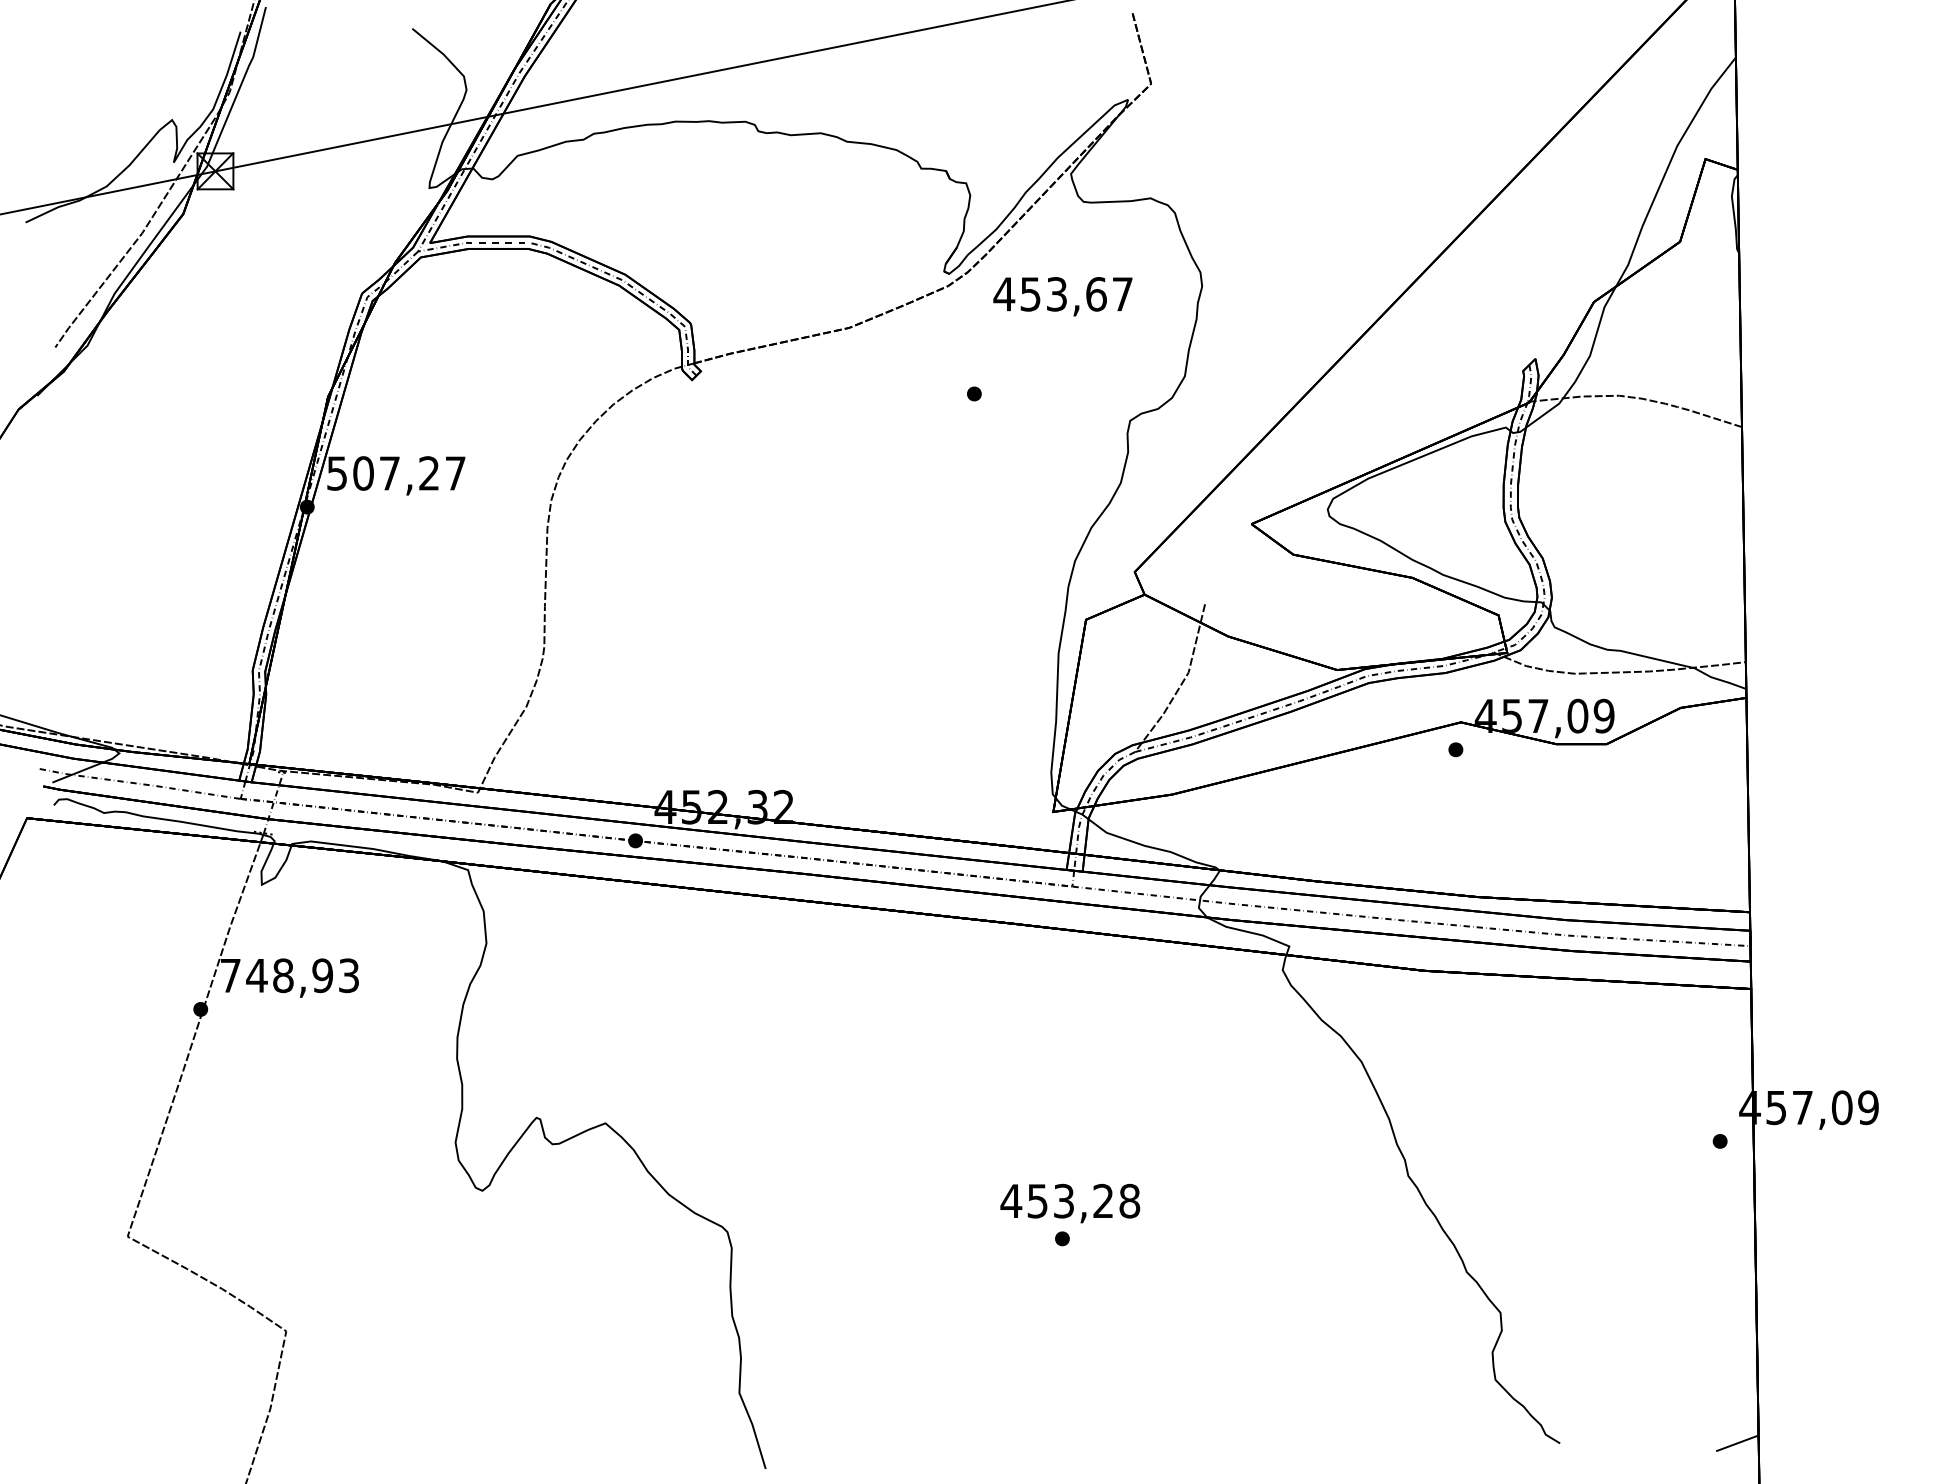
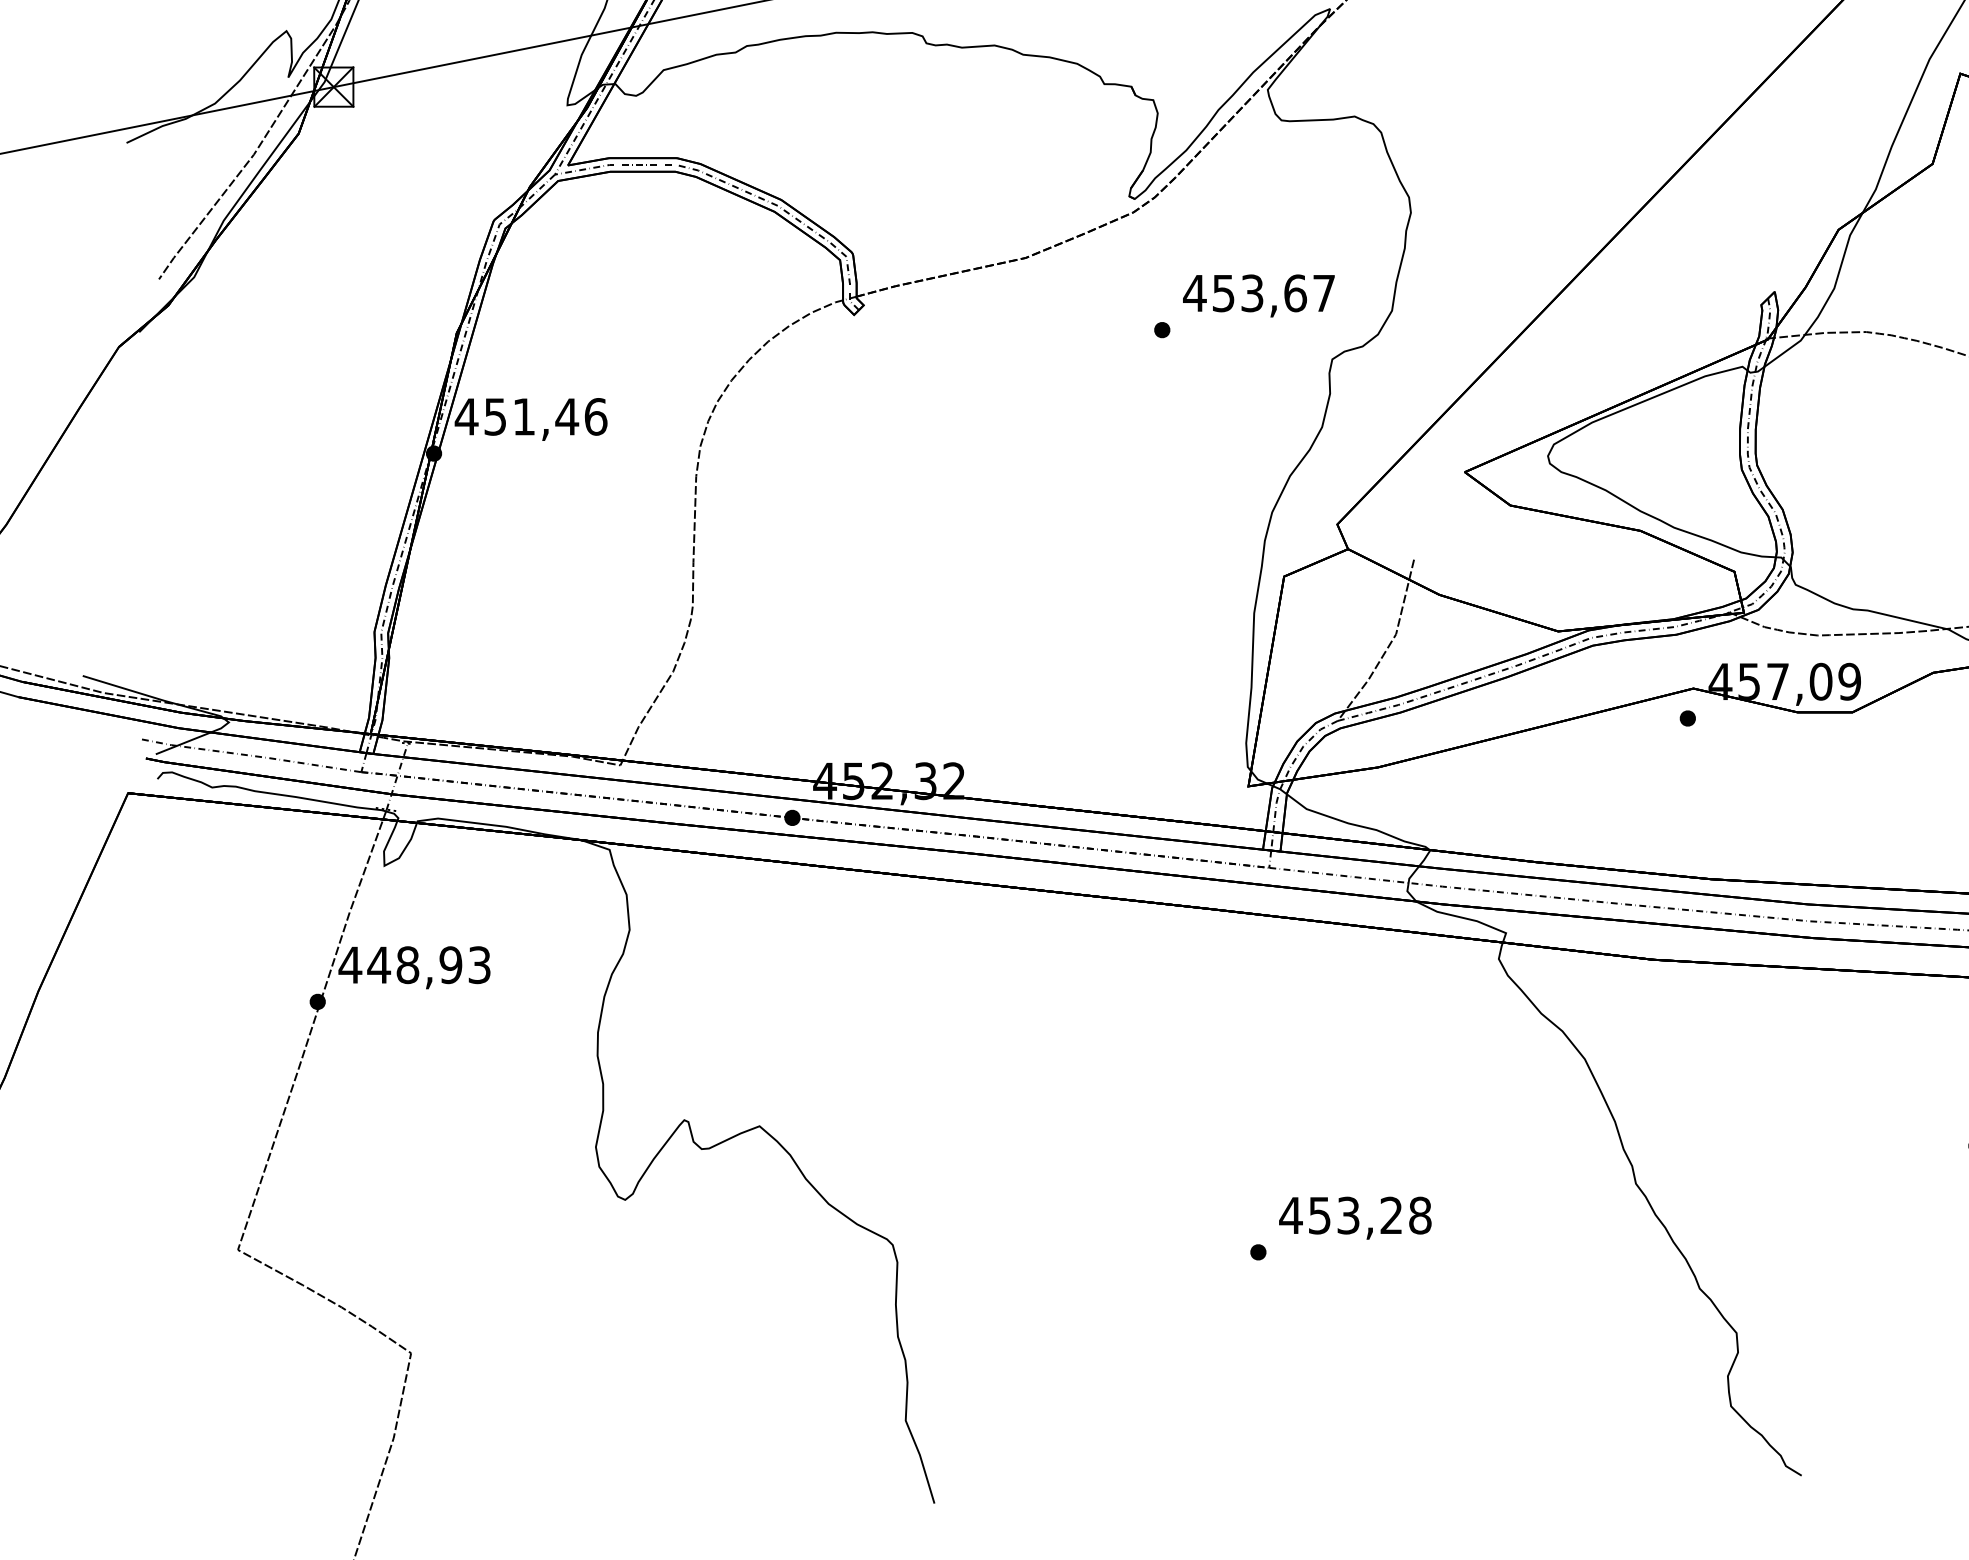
text: (1062, 296) -> (1258, 295), moved
text: (396, 473) -> (531, 416), 507,27 -> 451,46
text: (230, 975) -> (350, 964), 748,93 -> 448,93
text: (1070, 1203) -> (1355, 1218), moved

